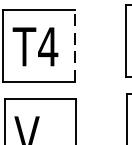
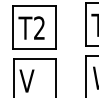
text: (48, 45) -> (39, 27), T4 -> T2
line: (74, 45) -> (55, 27), dashed -> solid

